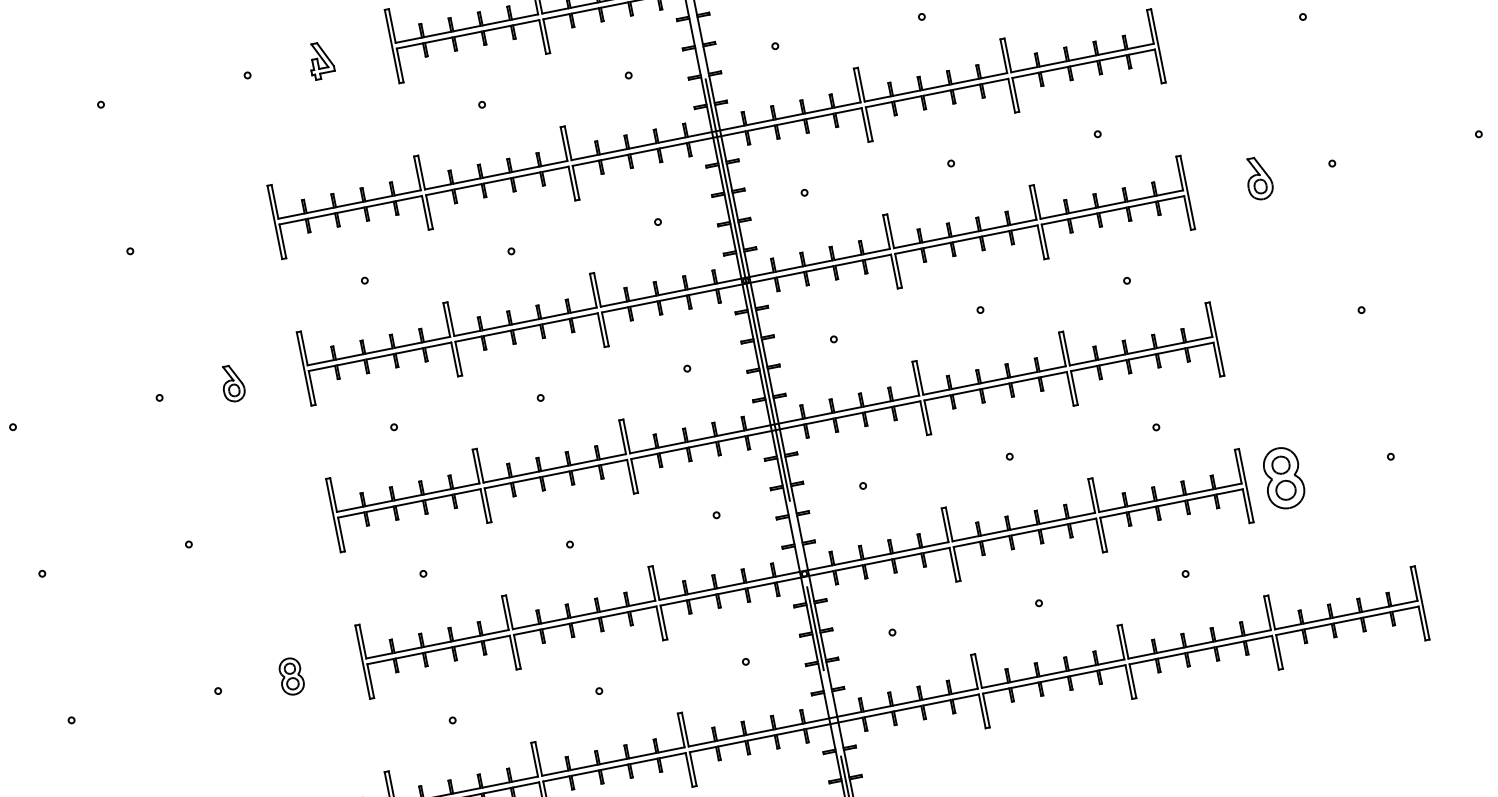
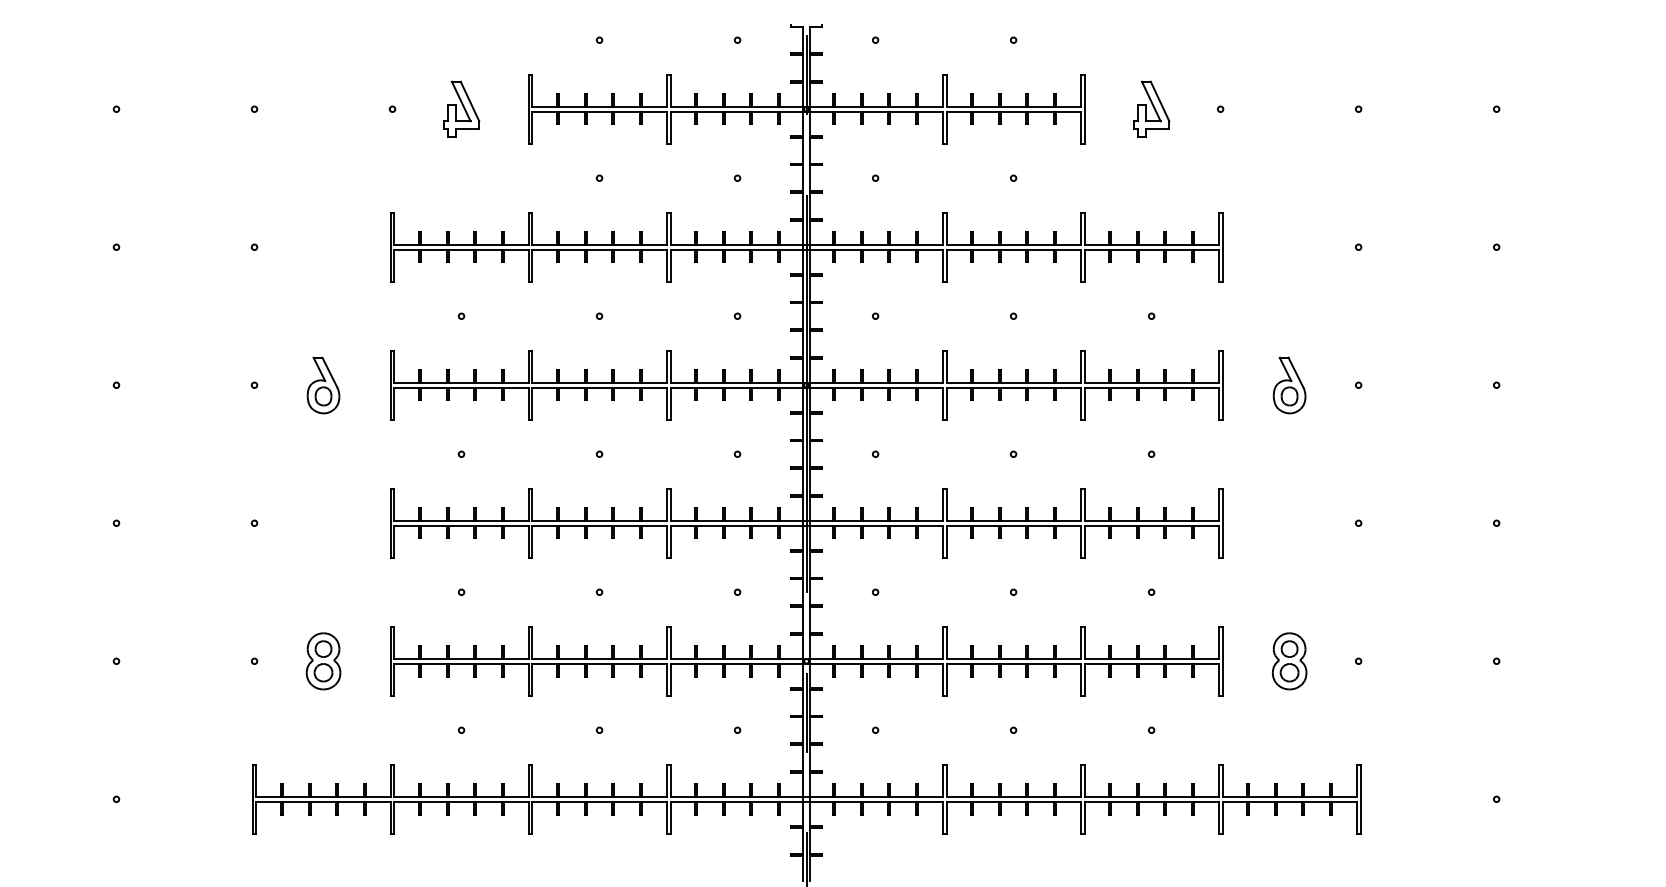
part: (320, 60) -> (461, 108), size x1.67
part: (1258, 178) -> (1289, 385), size x1.43
part: (232, 383) -> (323, 385), size x1.67
part: (1283, 478) -> (1289, 661), moved
part: (291, 676) -> (323, 661), size x1.67

